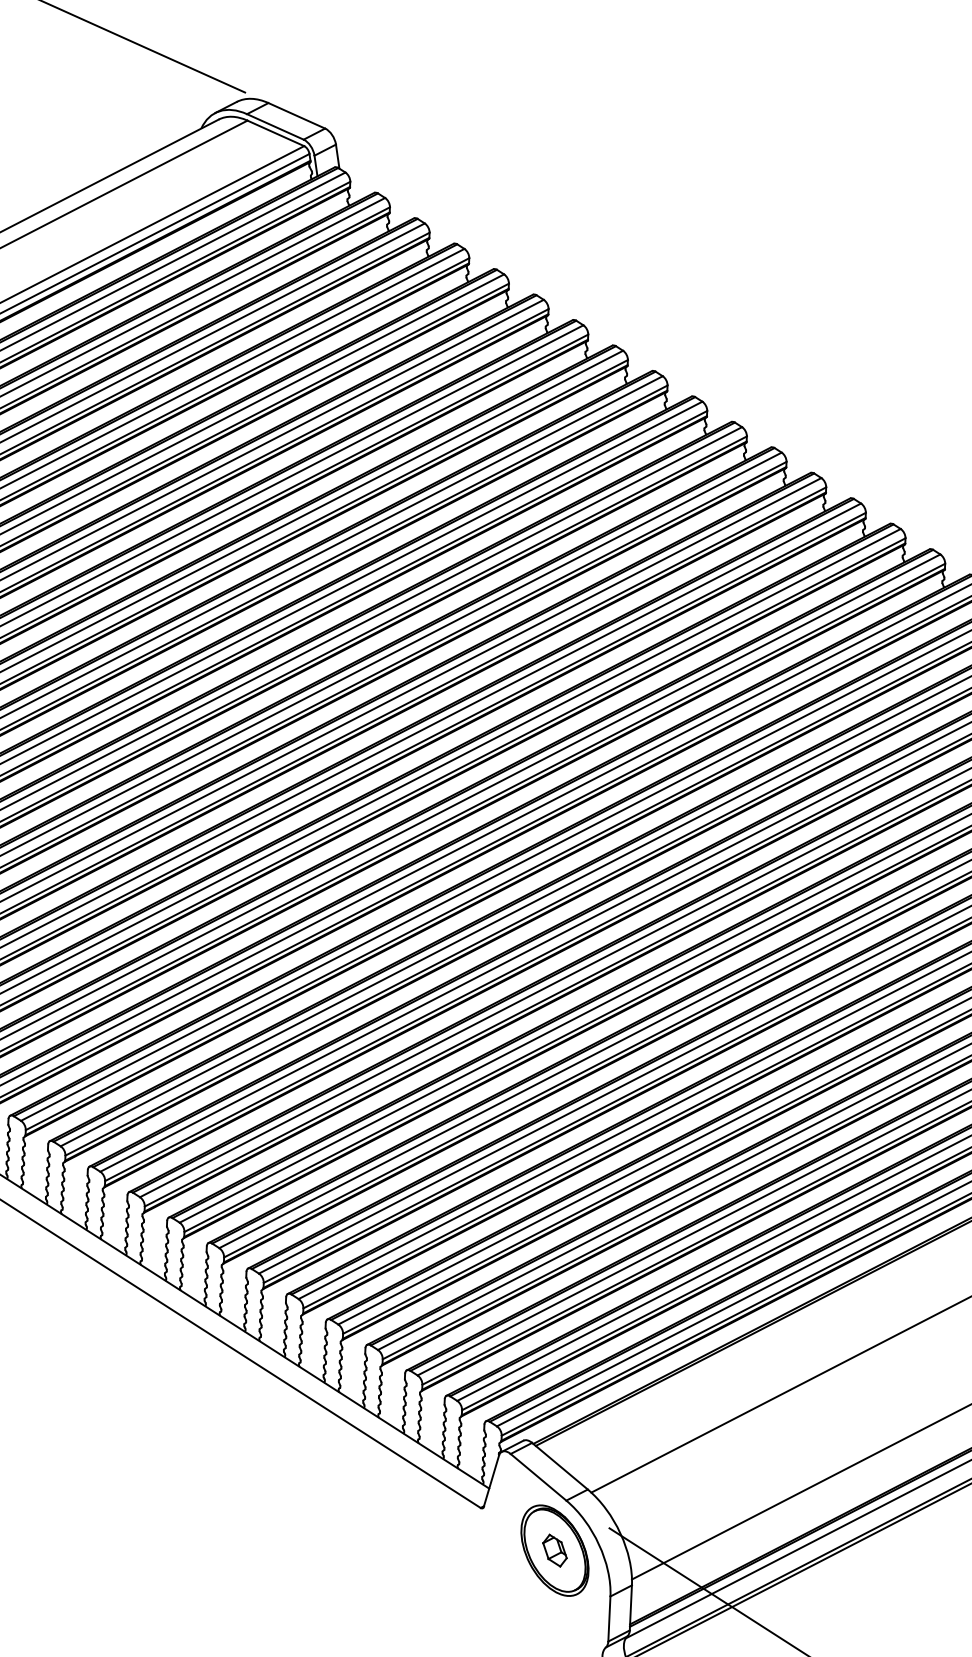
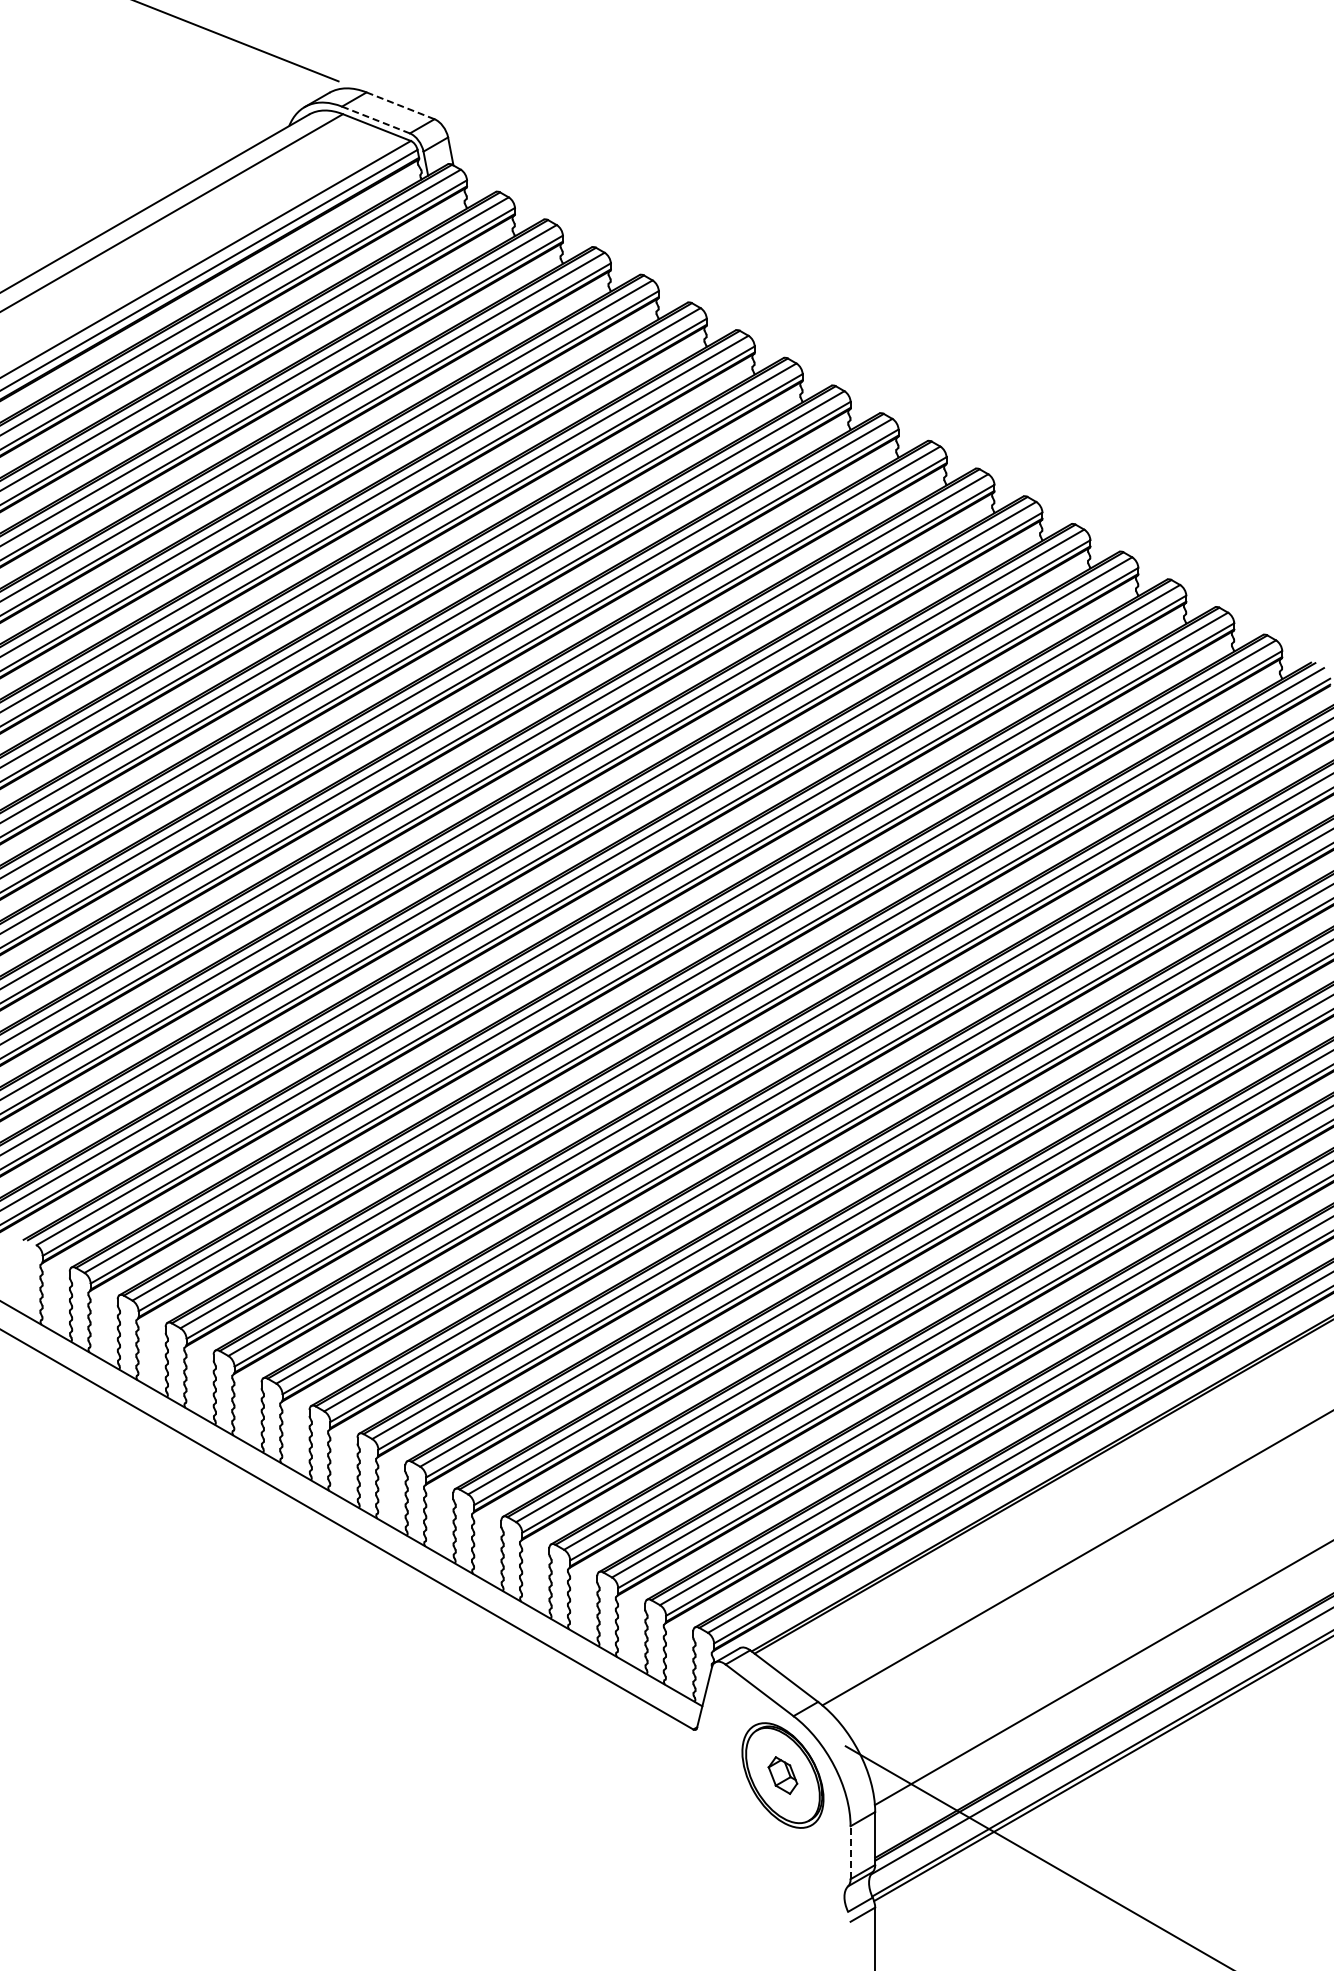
line: (296, 115) -> (400, 105), solid -> dashed
line: (274, 127) -> (375, 120), solid -> dashed
line: (609, 1618) -> (850, 1852), solid -> dashed

